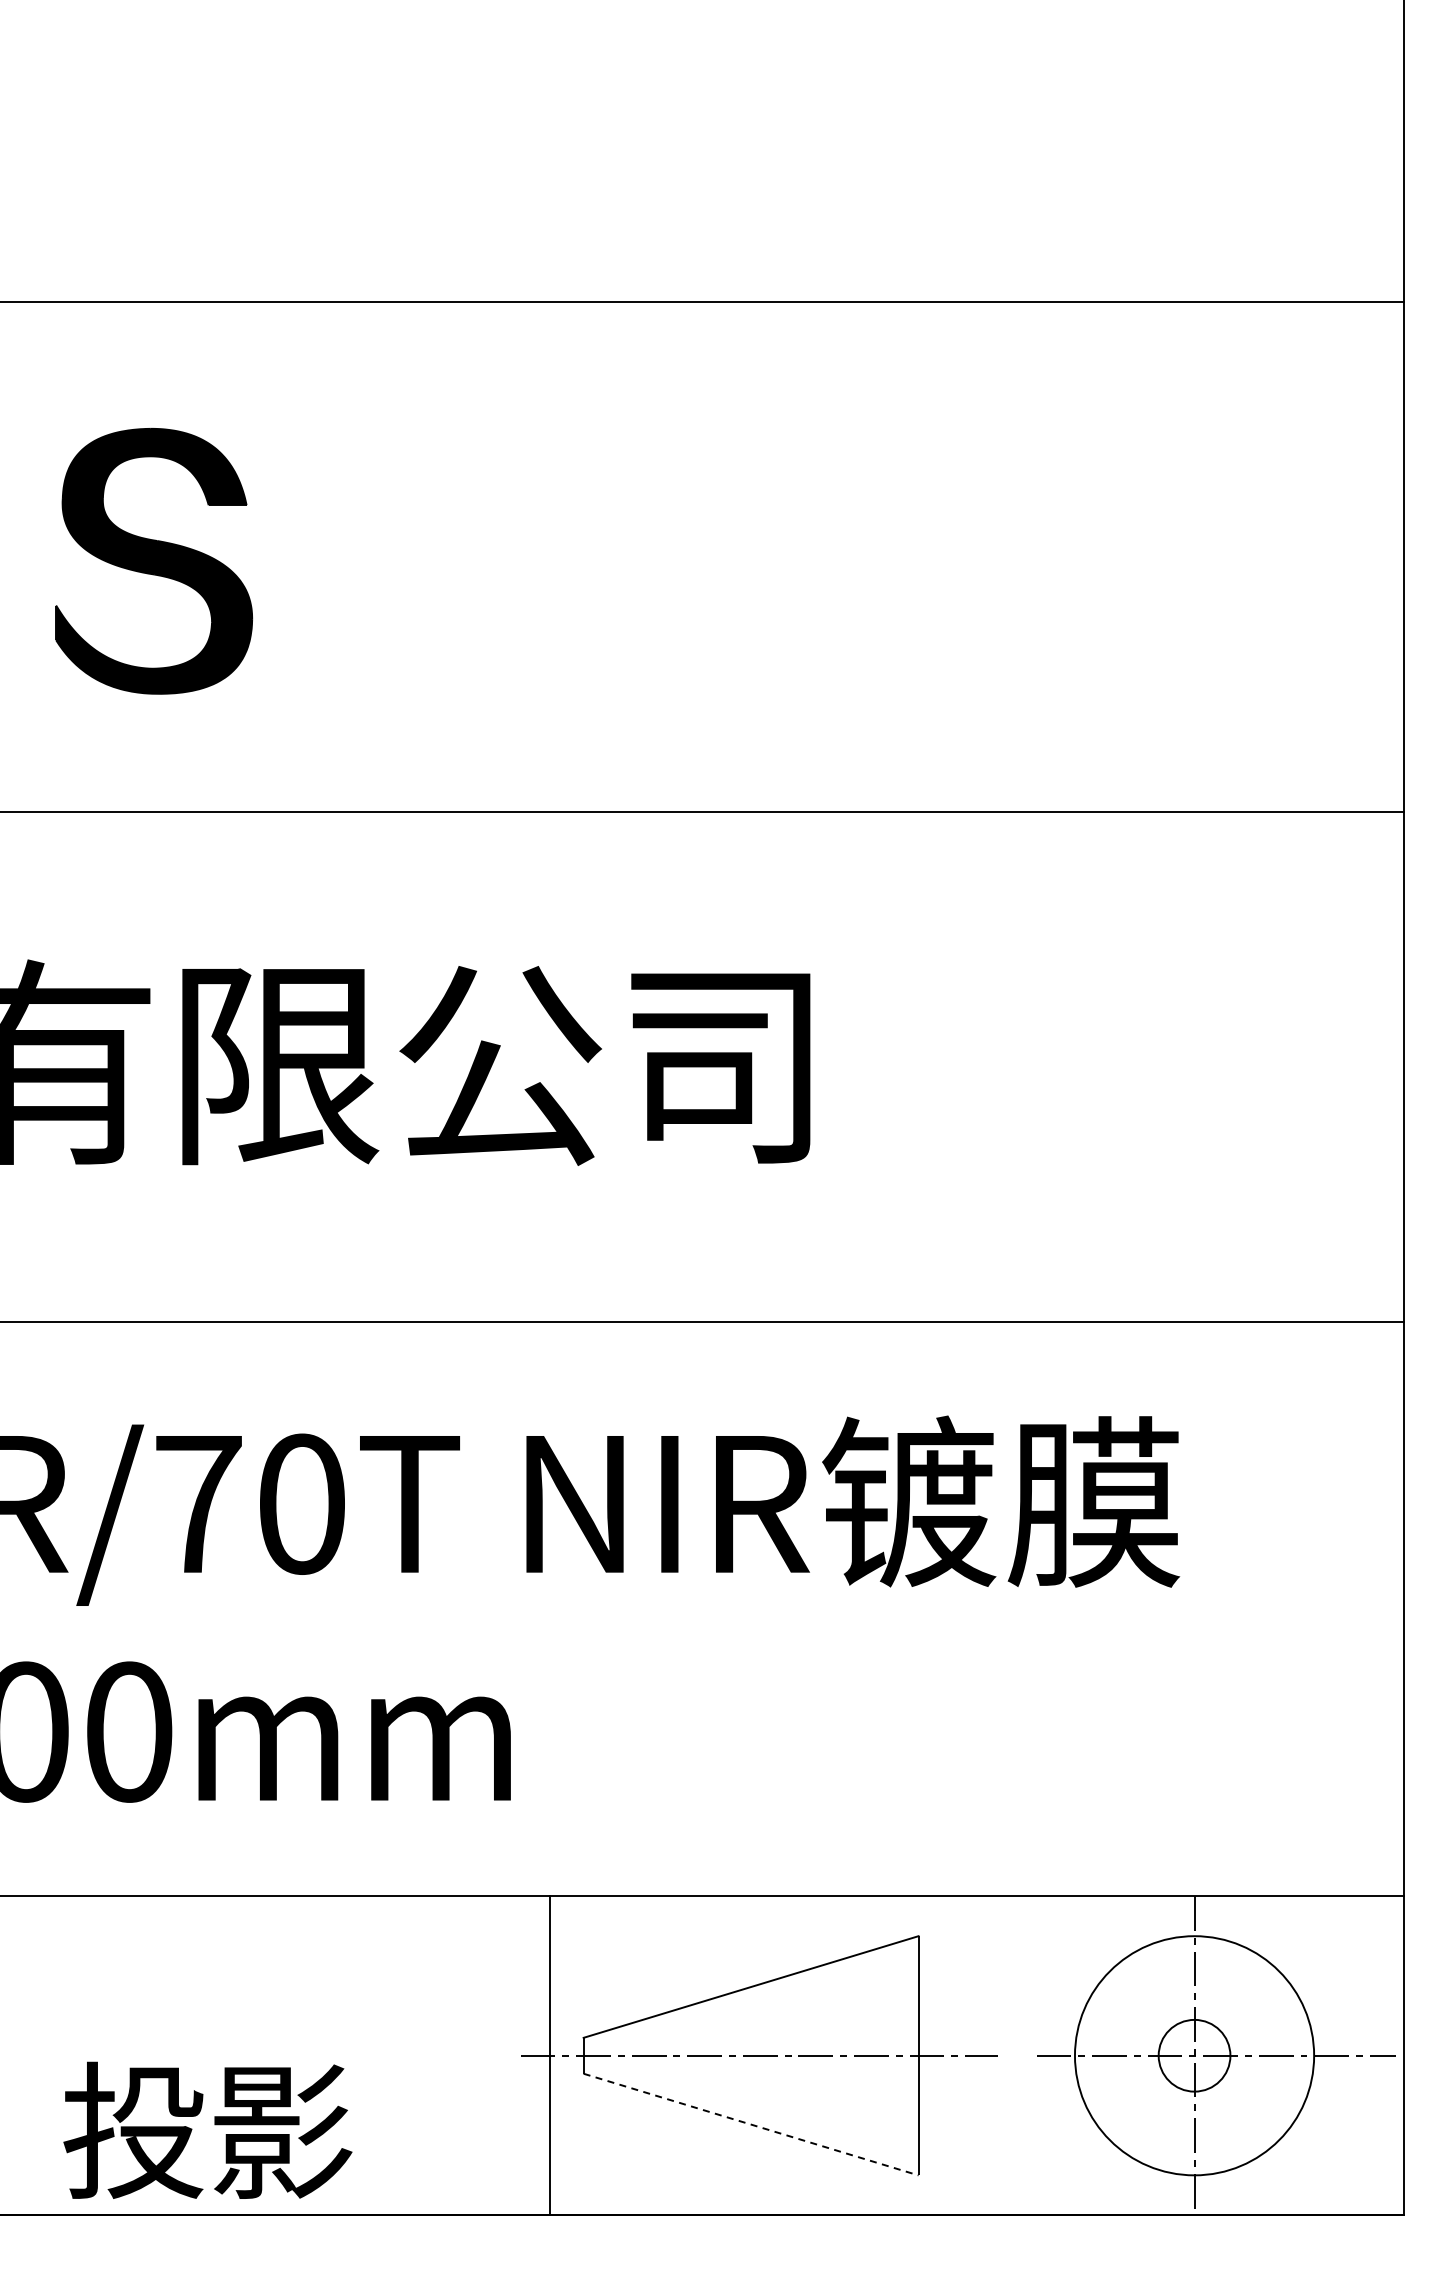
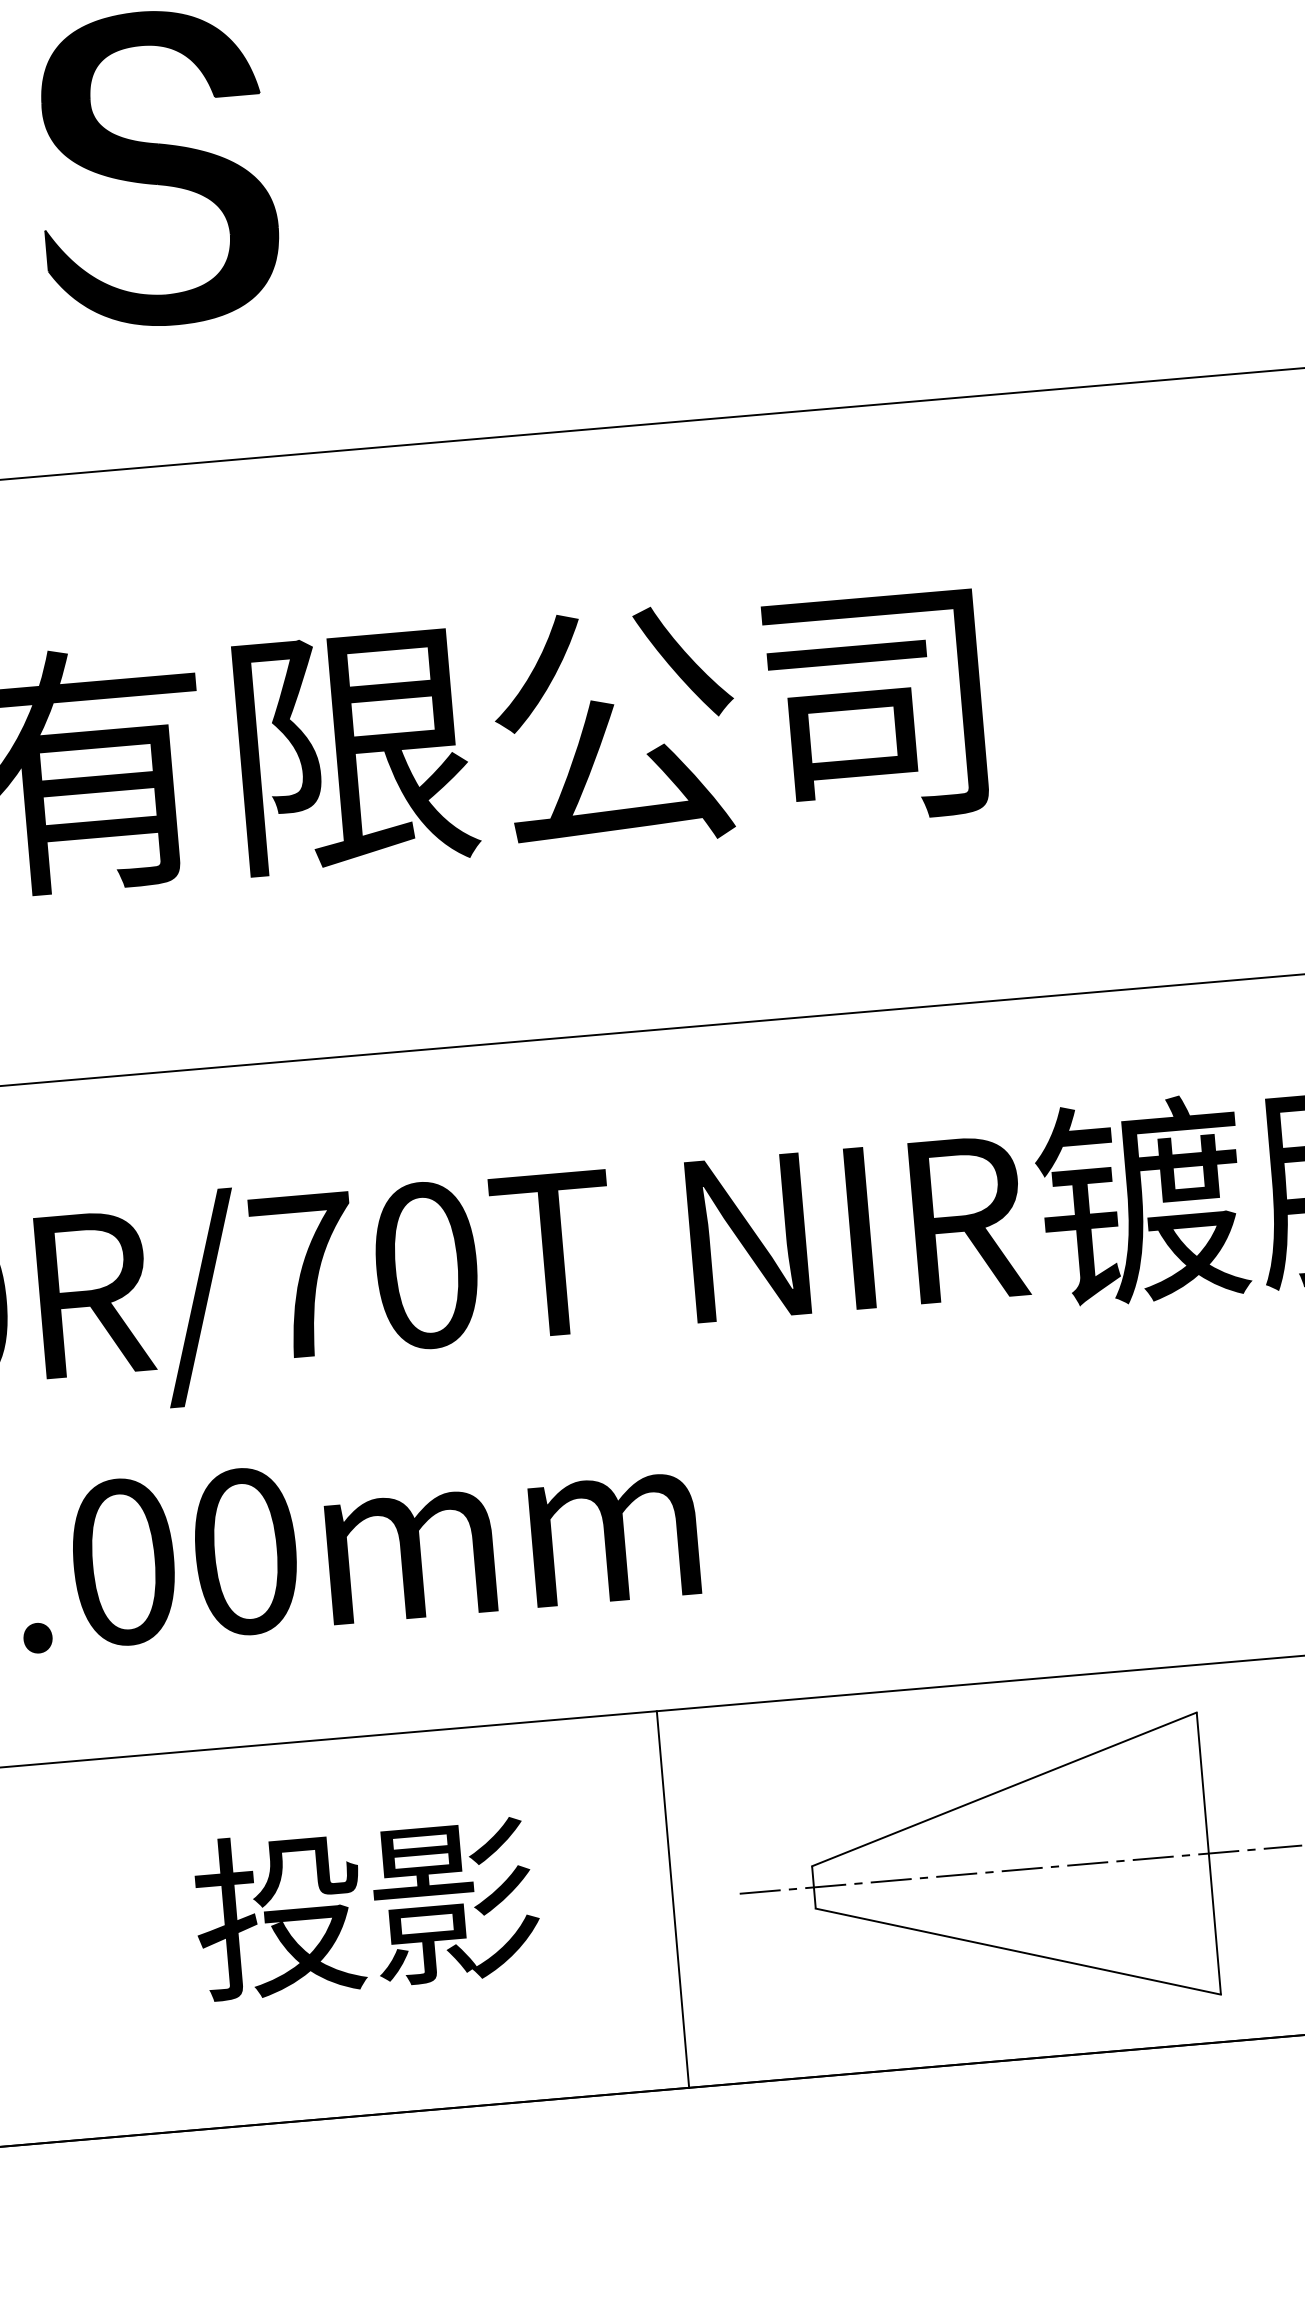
line: (550, 2055) -> (673, 1899), moved
line: (751, 2124) -> (1018, 1951), dashed -> solid
text: (207, 2129) -> (366, 1906), moved

